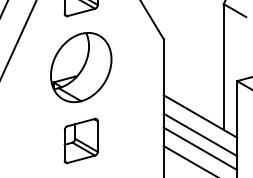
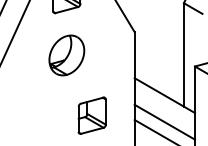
part: (81, 67) -> (67, 55), size x0.7
line: (200, 134) -> (164, 110), removed
part: (80, 140) -> (91, 115), moved

